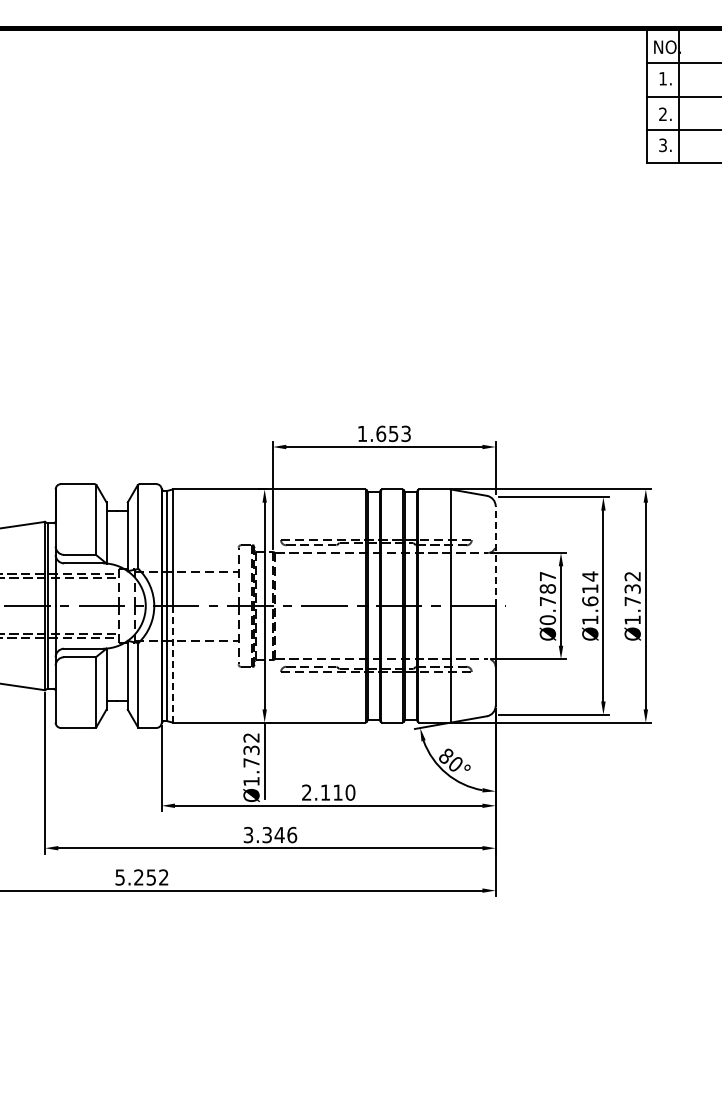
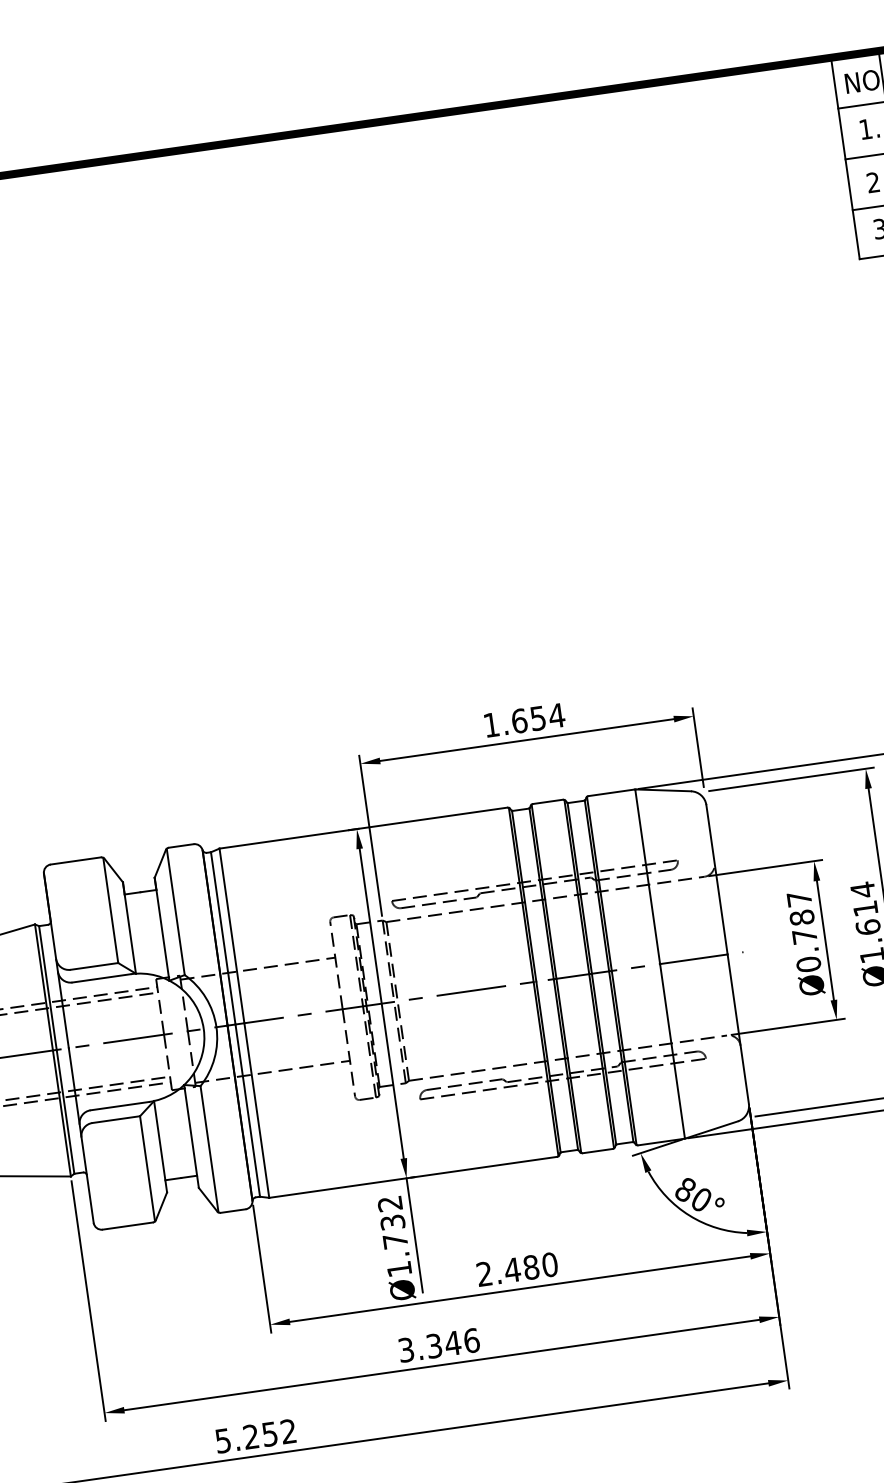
text: (406, 433) -> (557, 715), 1.653 -> 1.654
line: (495, 556) -> (716, 880), dashed -> solid
line: (172, 663) -> (255, 1109), dashed -> solid
text: (331, 792) -> (521, 1268), 2.110 -> 2.480

